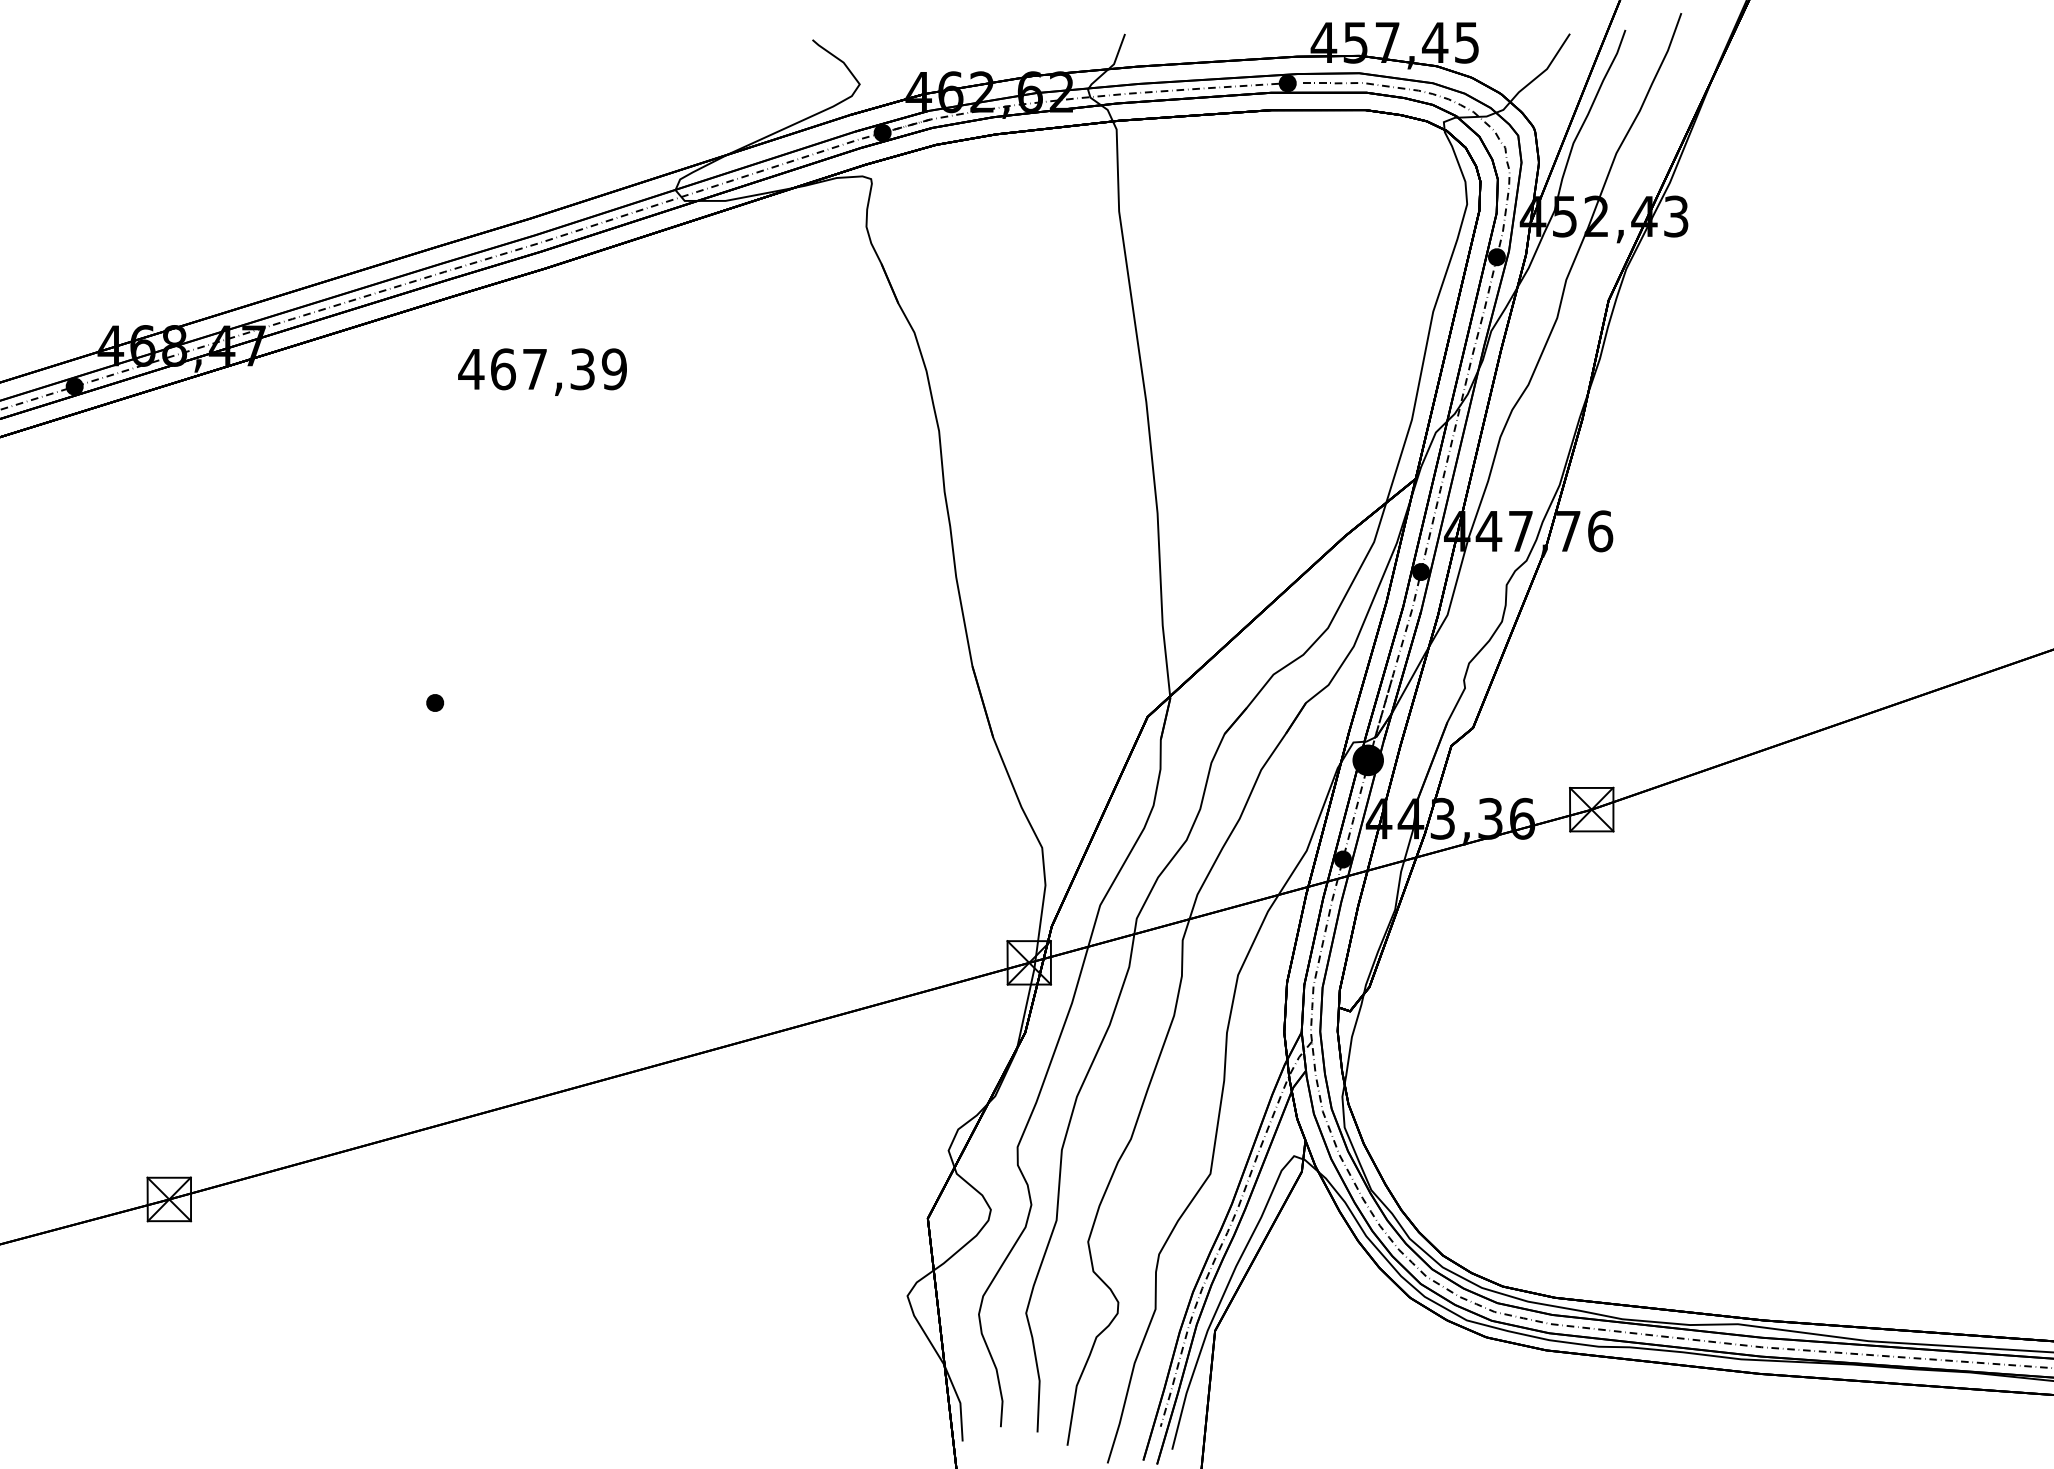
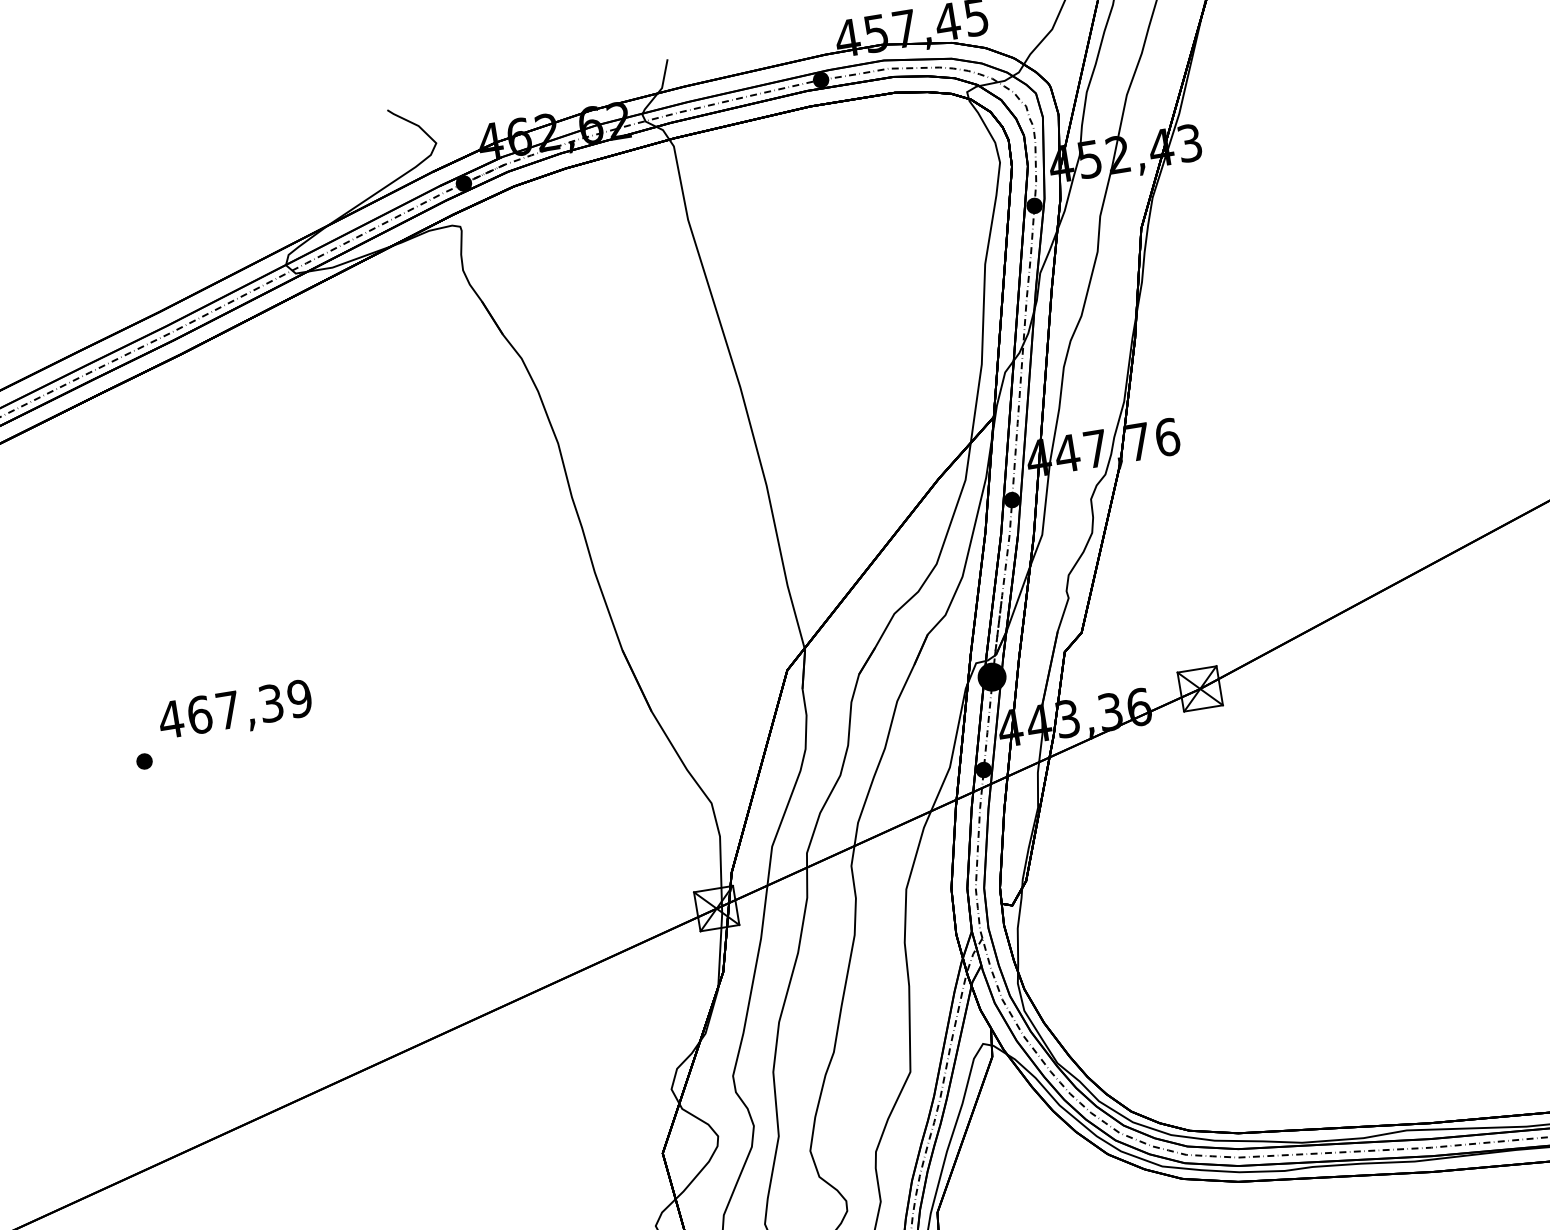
text: (542, 371) -> (235, 711), moved

